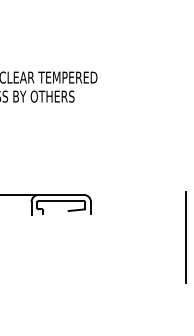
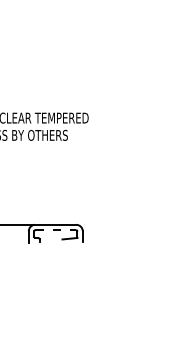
line: (62, 201) -> (56, 230), solid -> dashed
line: (186, 236) -> (169, 262), removed

